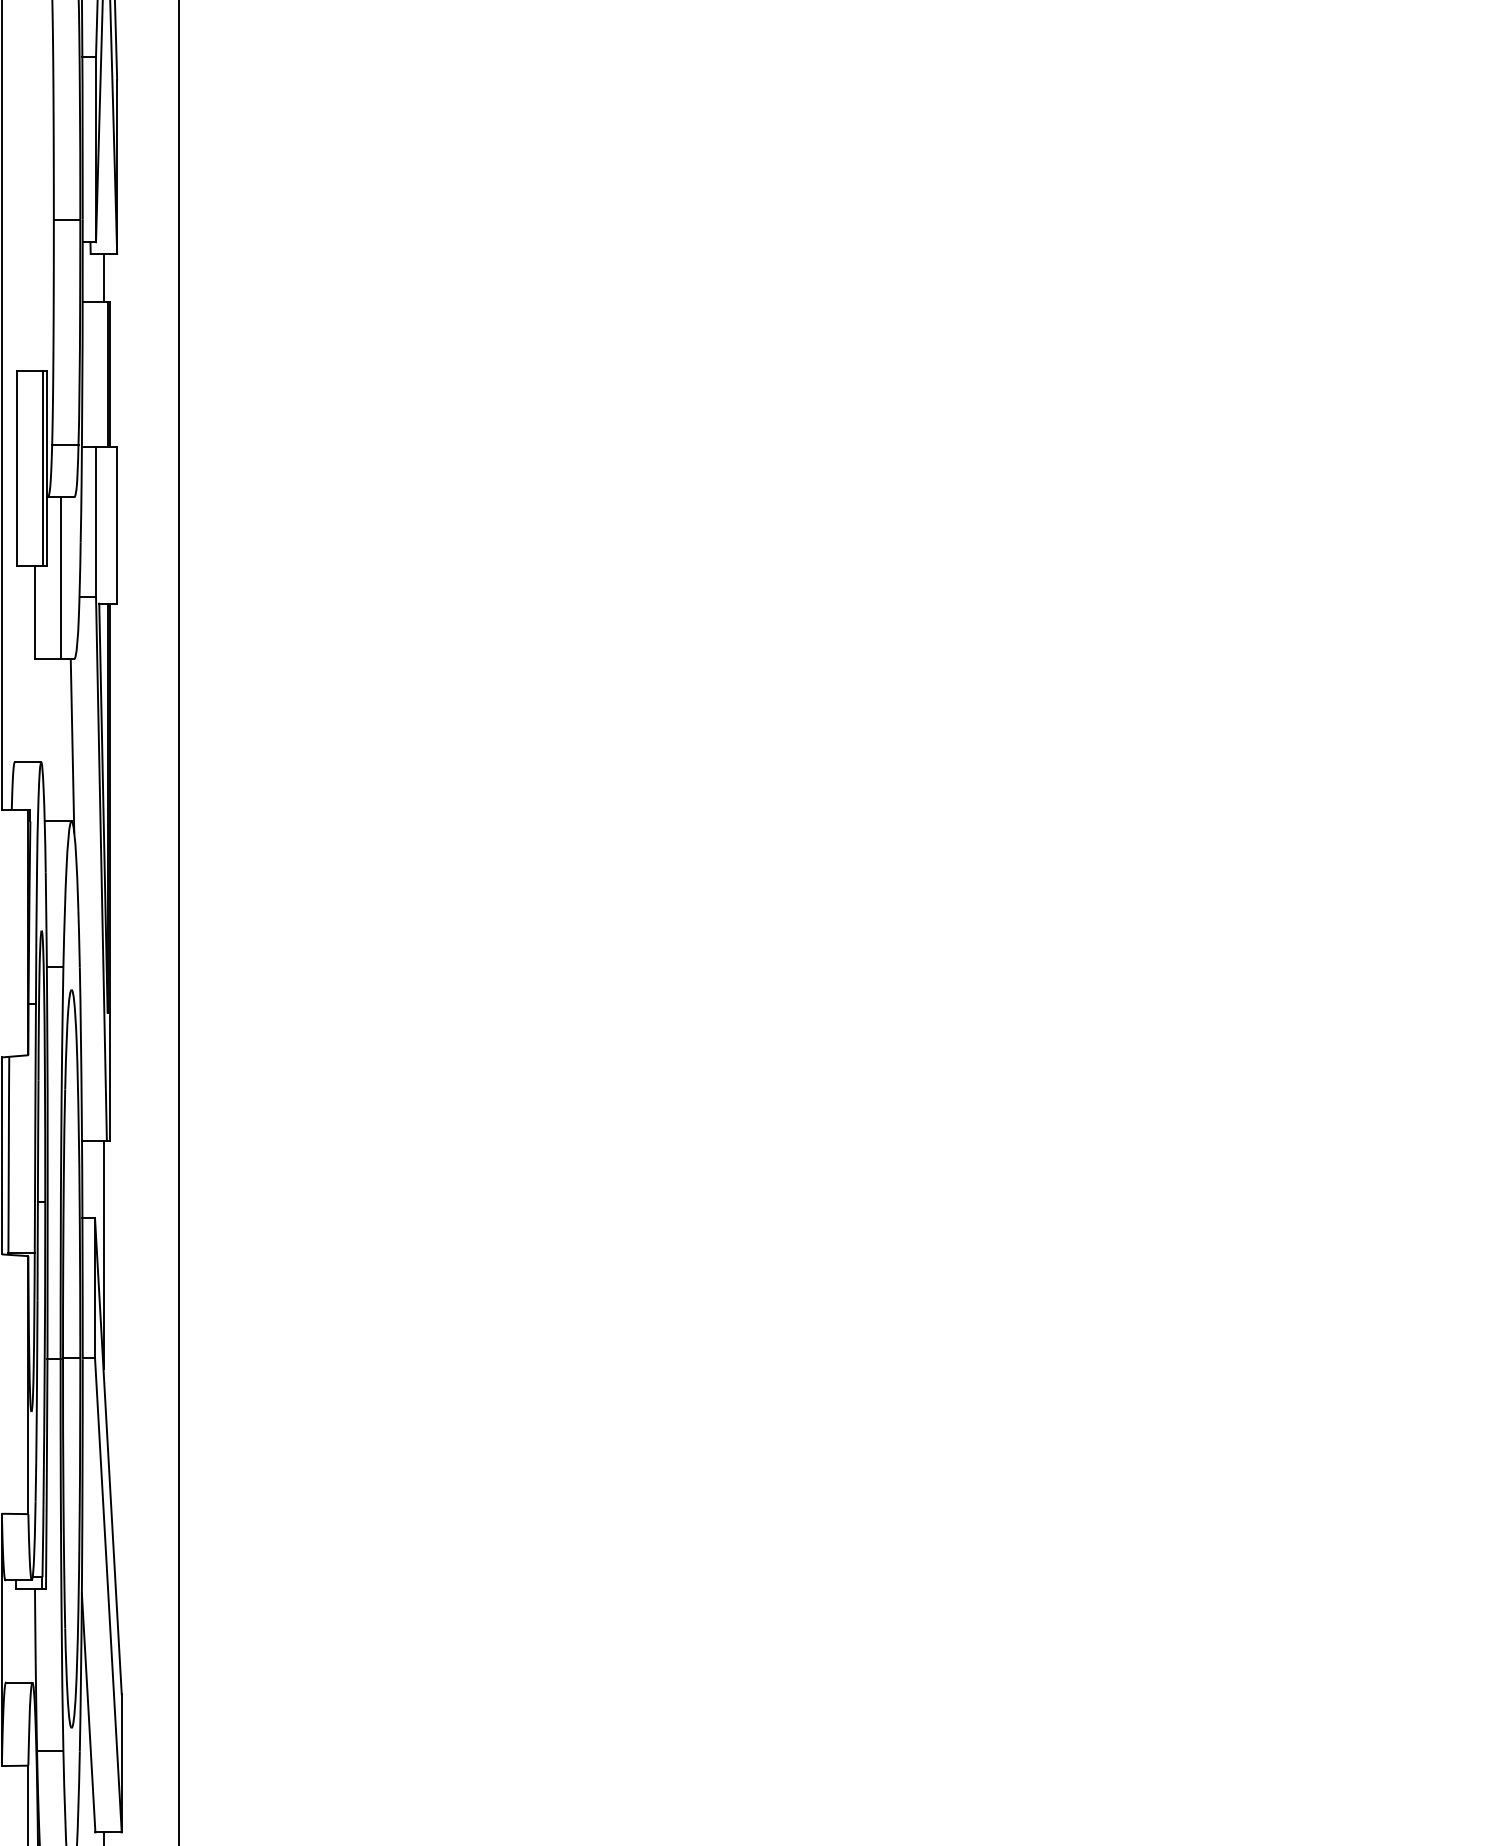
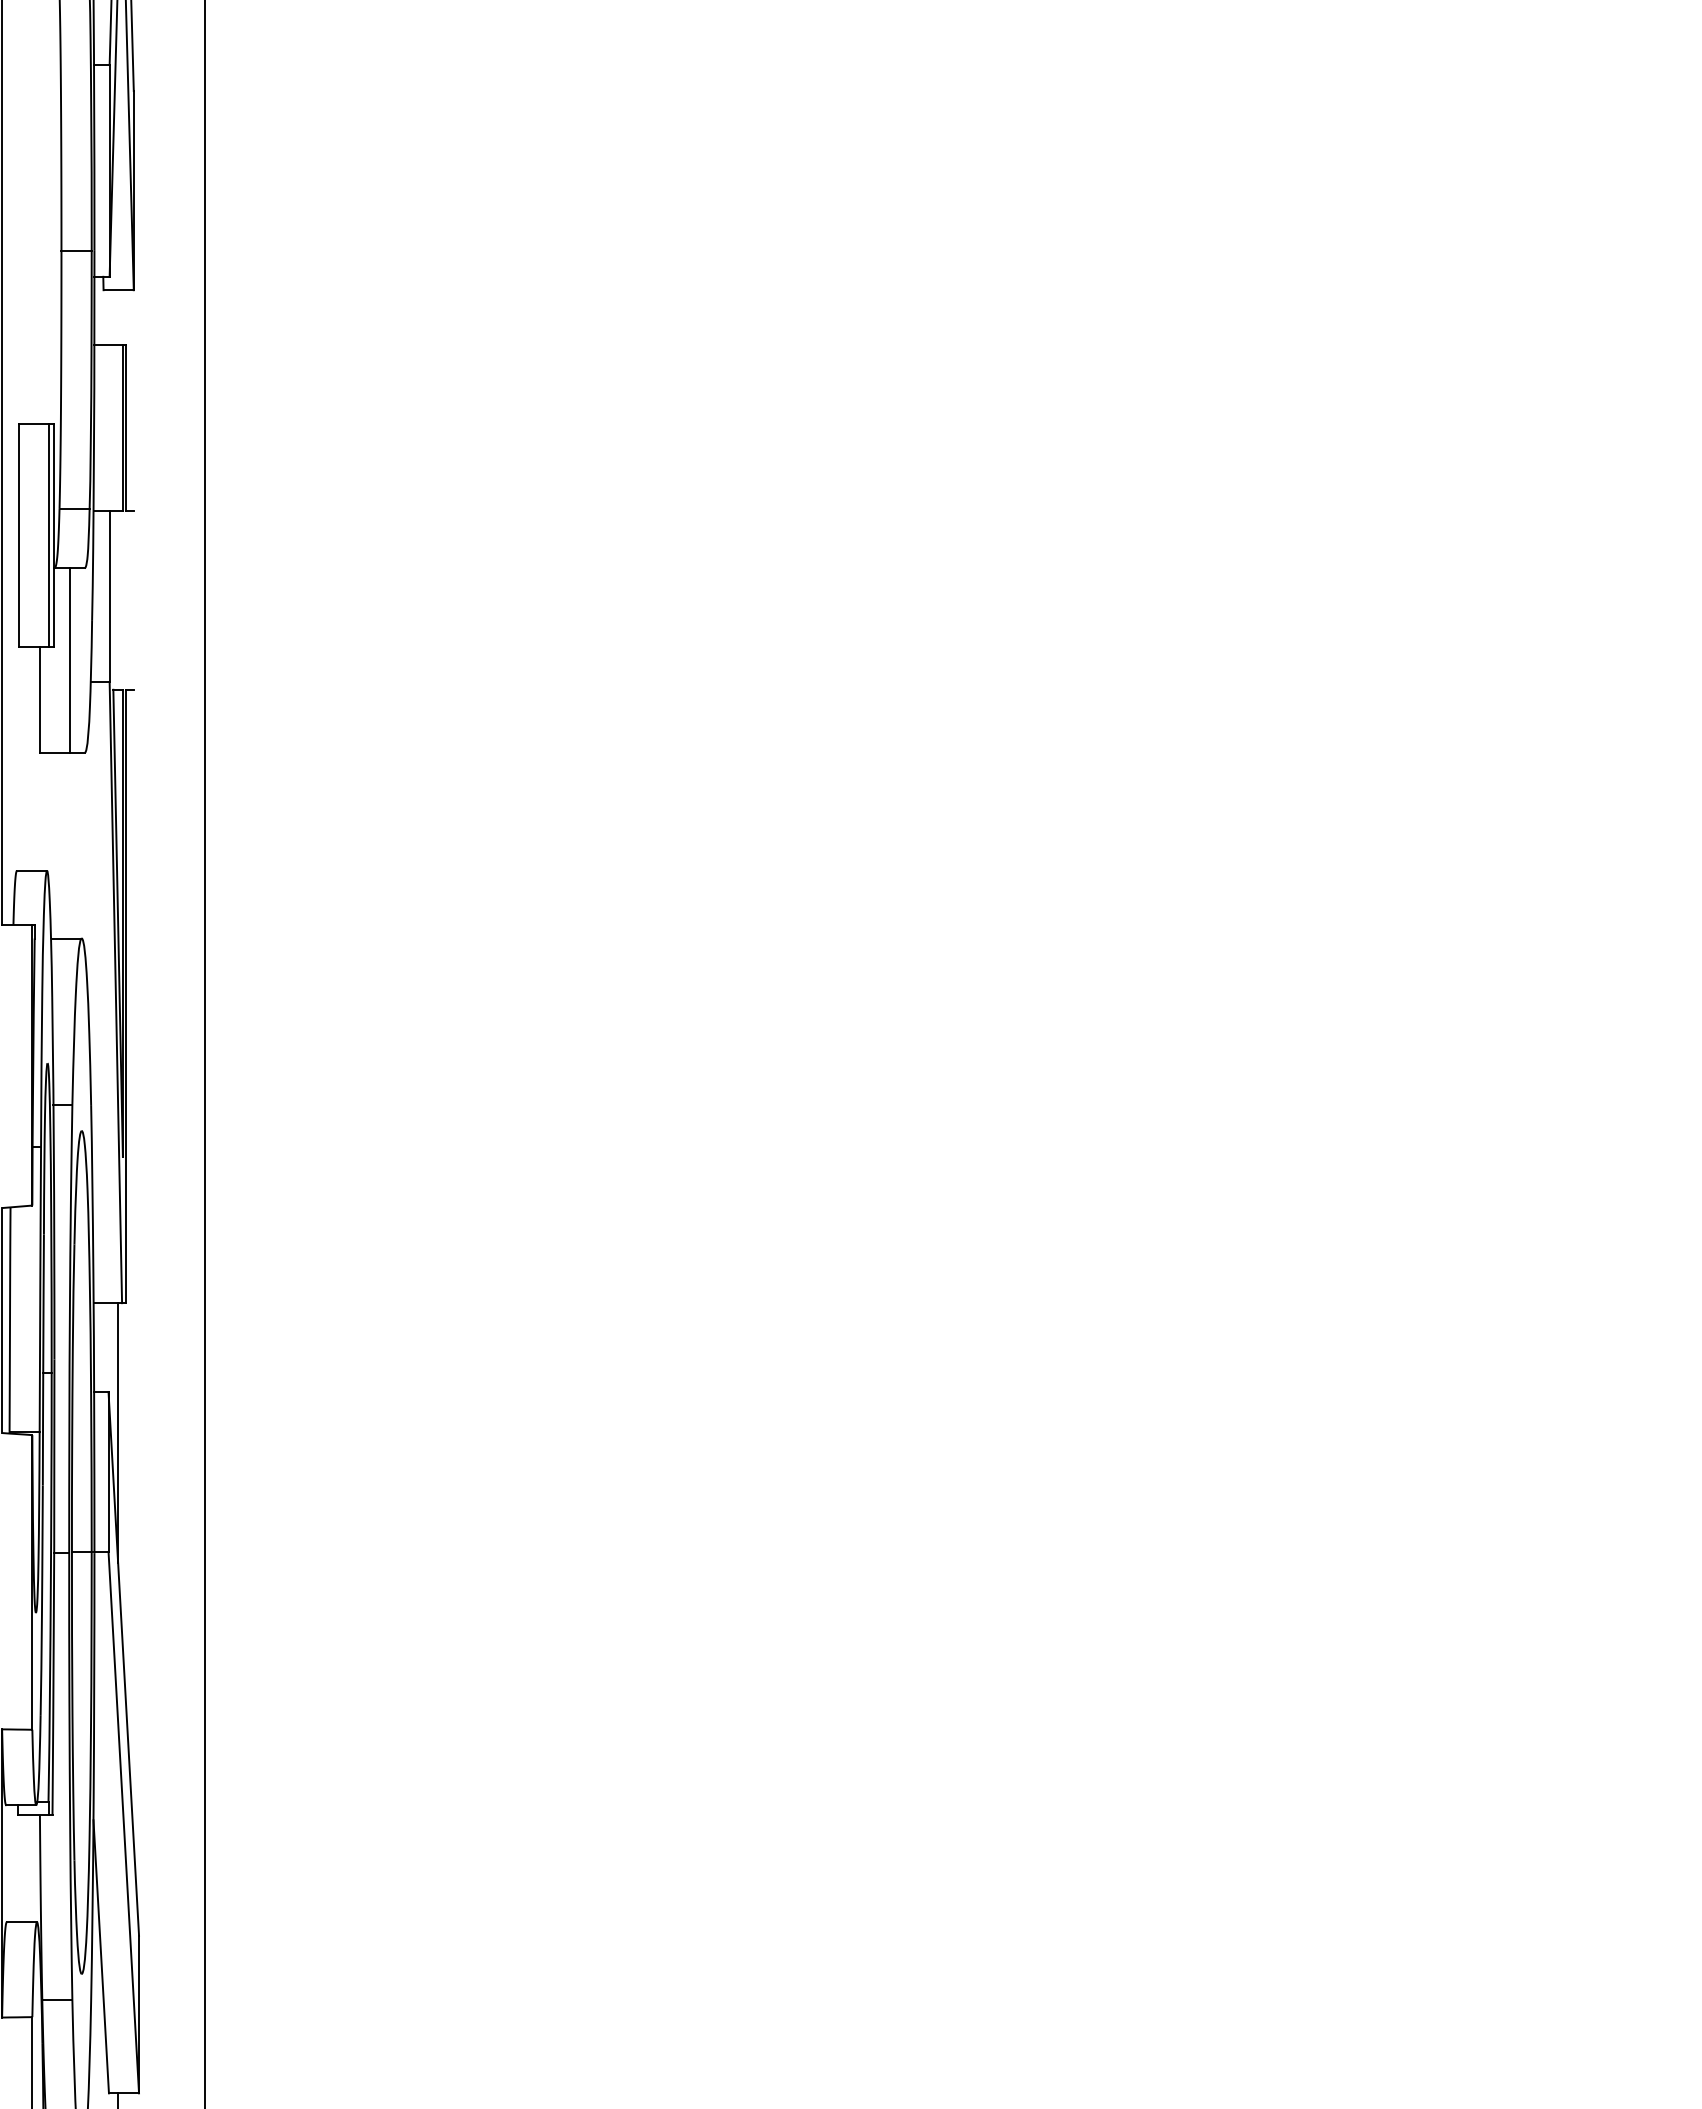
line: (103, 277) -> (118, 317), removed
line: (116, 524) -> (133, 599), removed
line: (72, 745) -> (82, 851), removed

